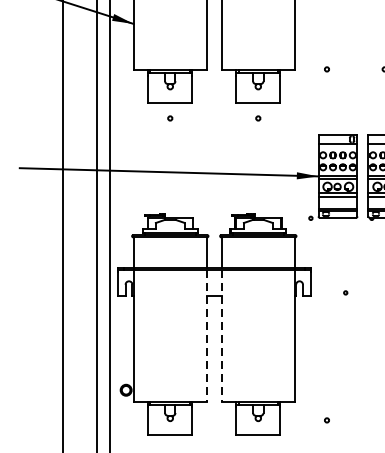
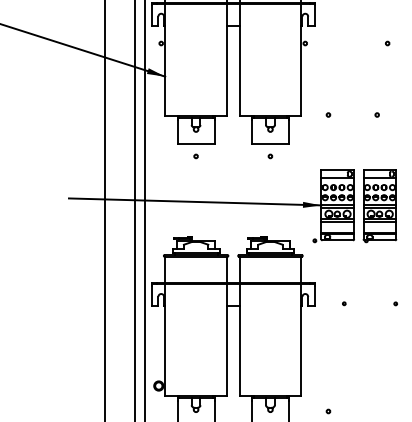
line: (206, 336) -> (226, 340), dashed -> solid
line: (221, 336) -> (239, 340), dashed -> solid

